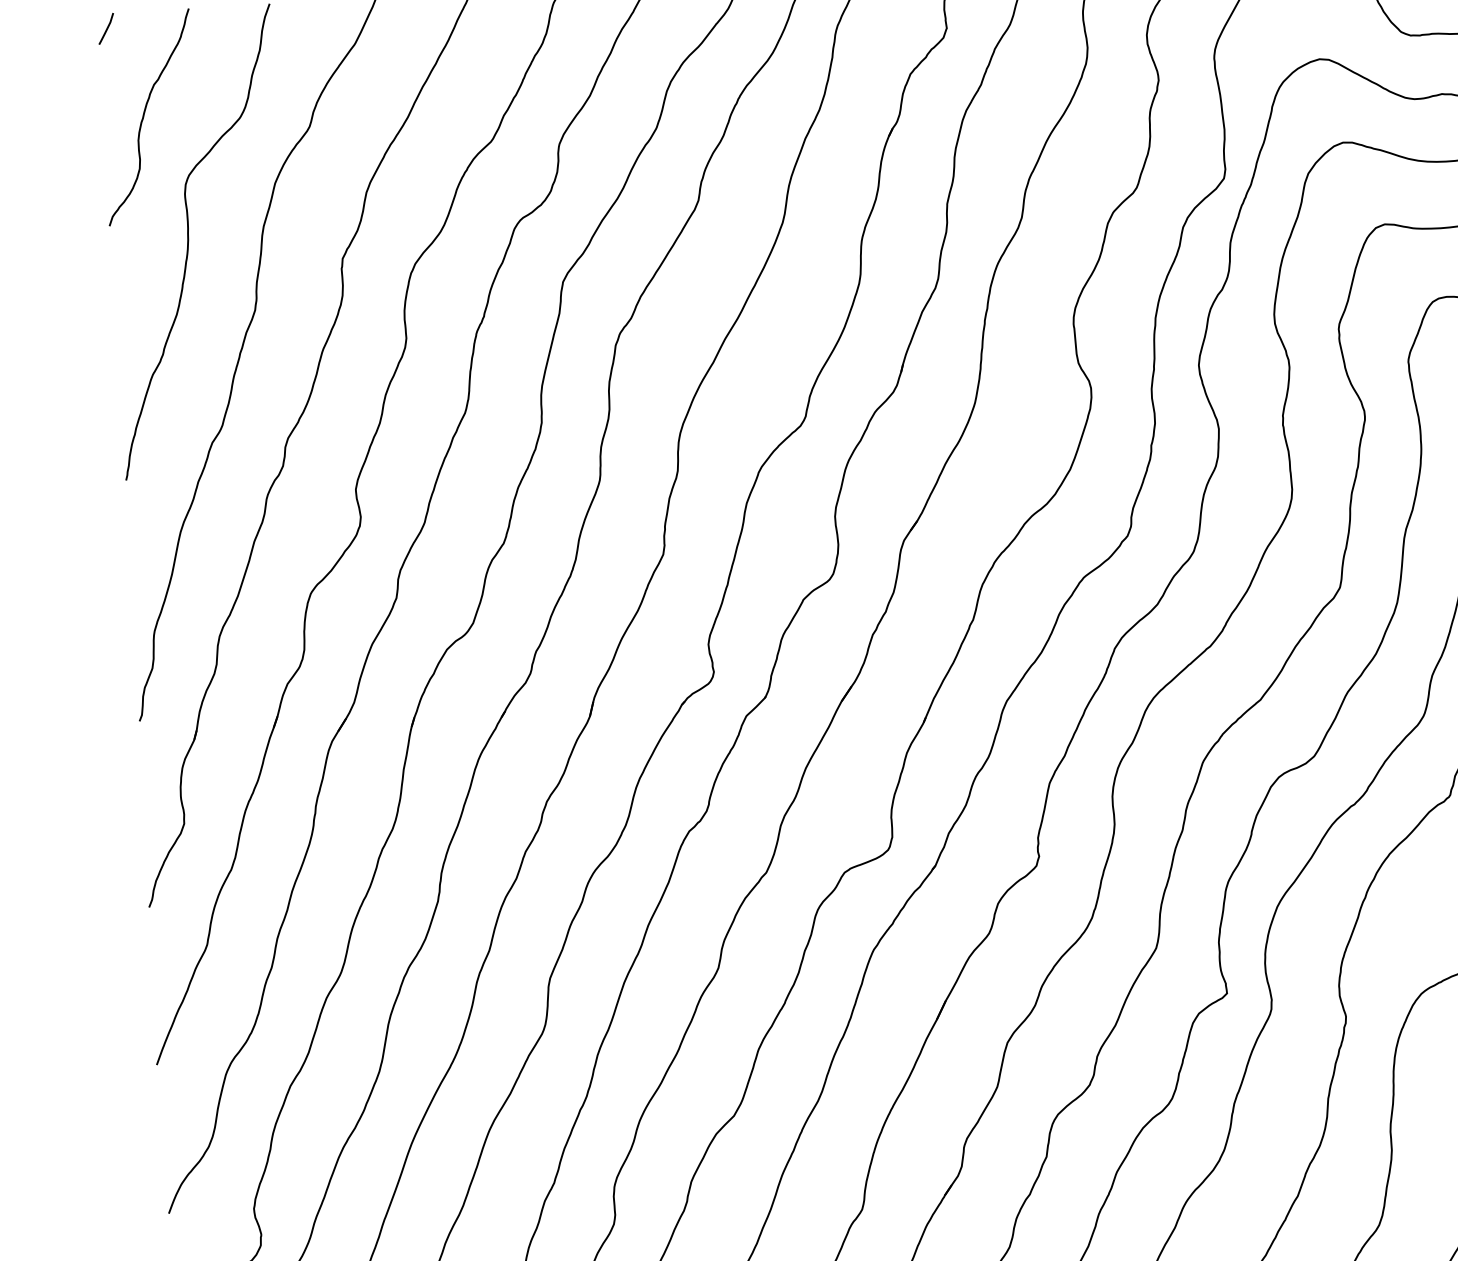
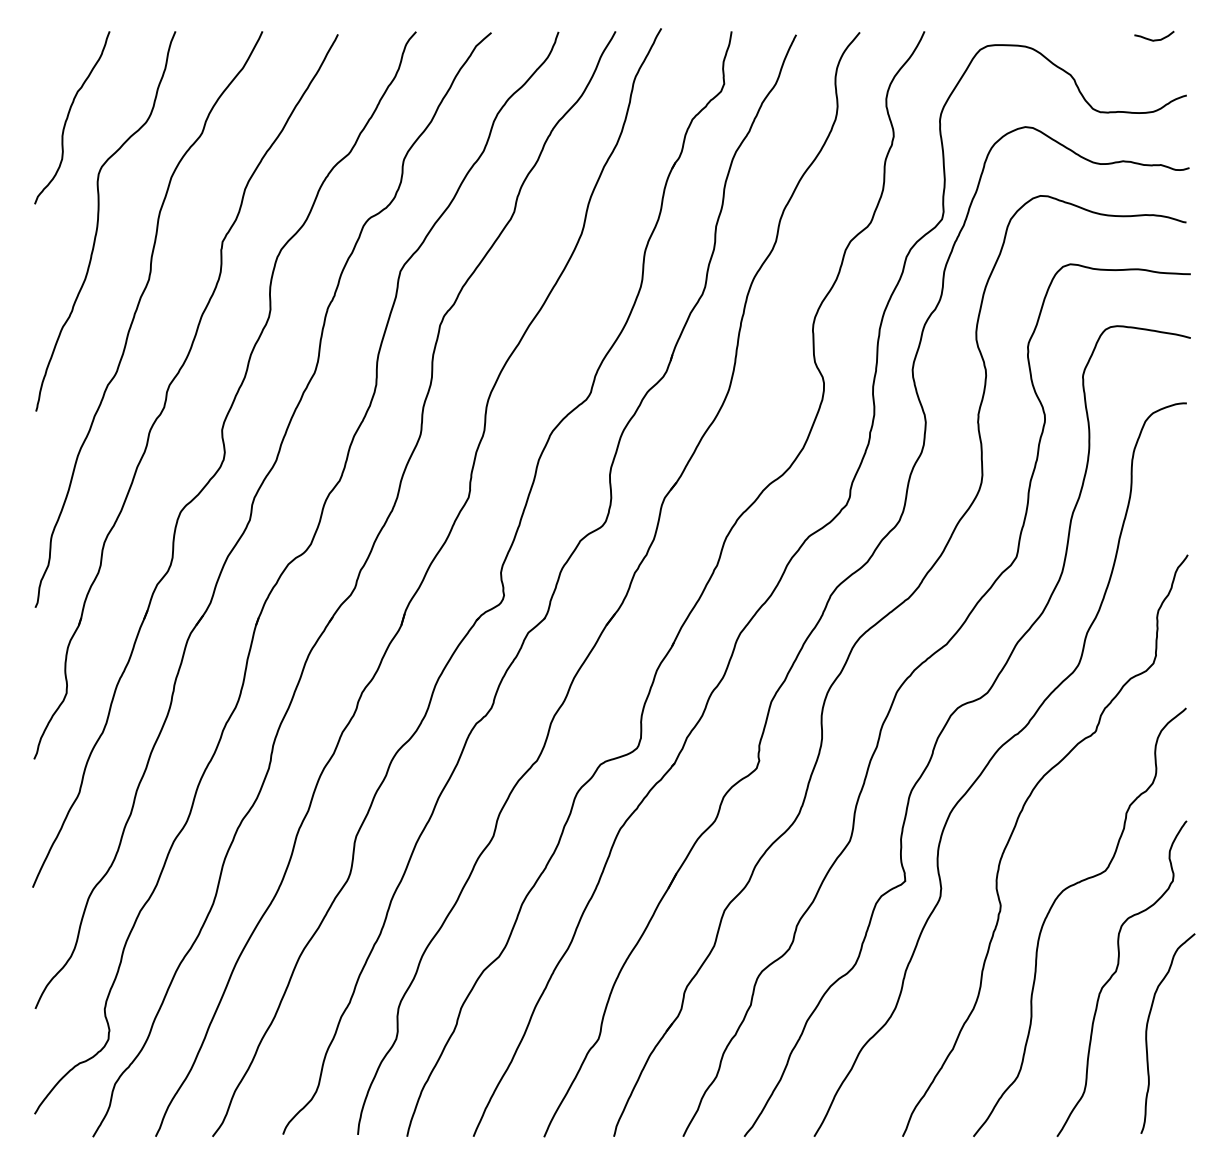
line: (105, 28) -> (41, 43), removed

